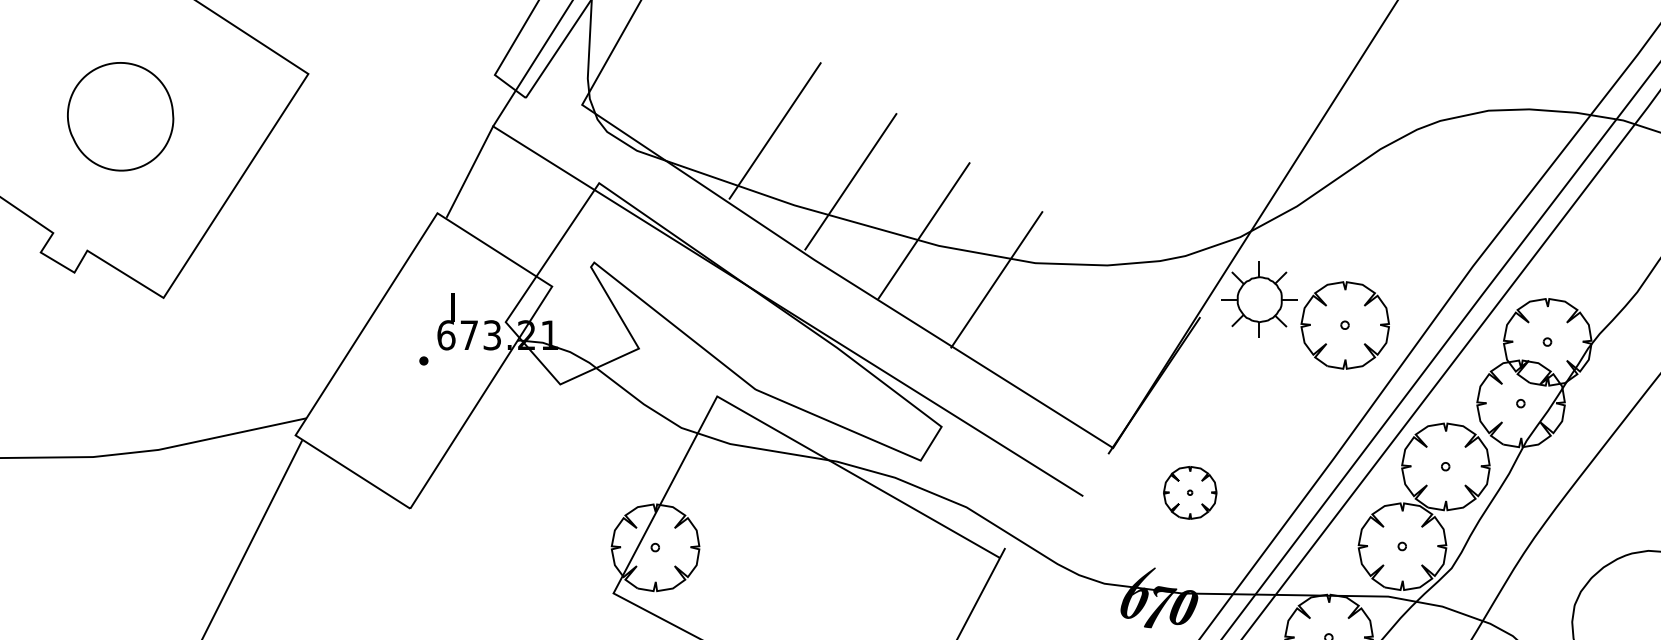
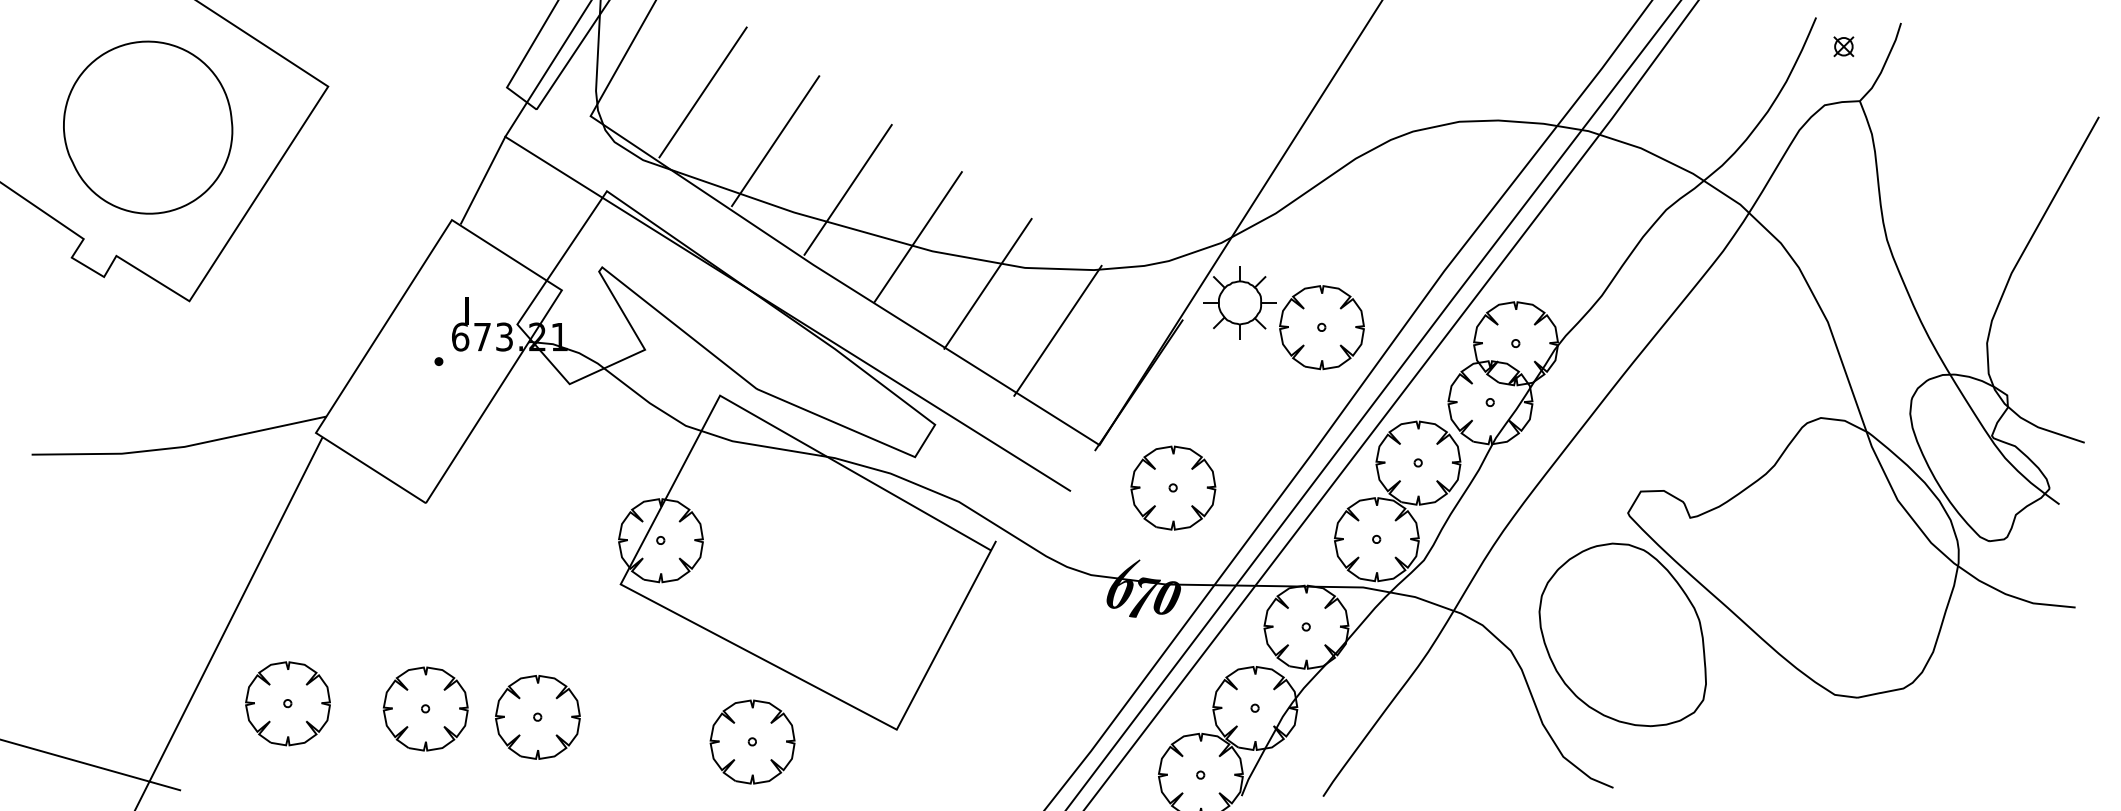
line: (698, 80) -> (702, 92), added
part: (120, 116) -> (148, 127), size x1.67
line: (1069, 328) -> (1057, 330), added
part: (1190, 492) -> (1173, 487), size x1.67

